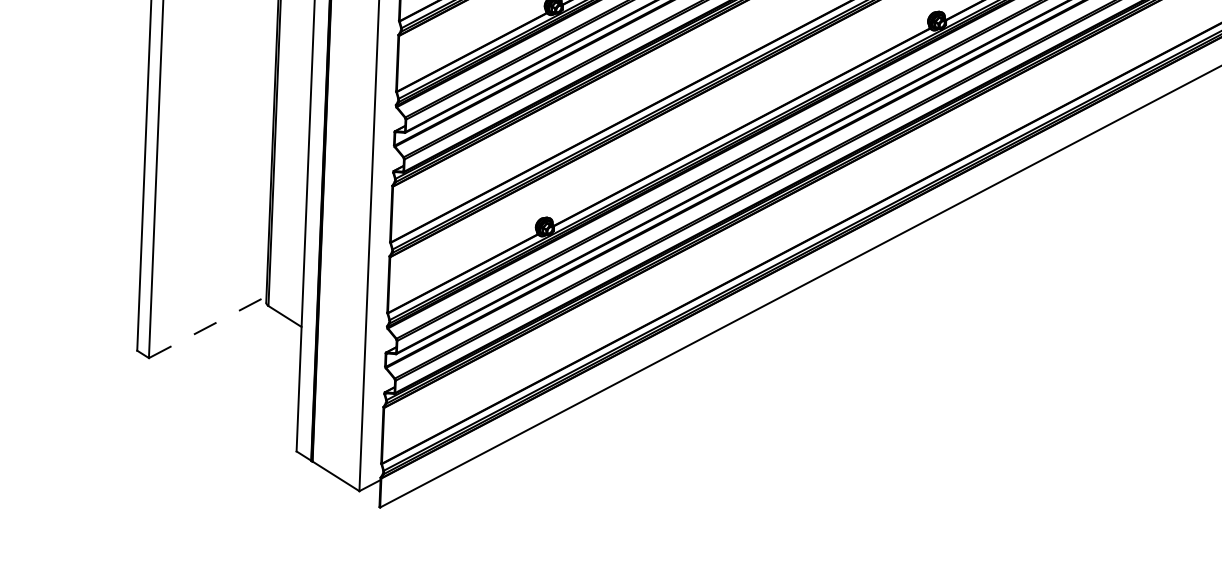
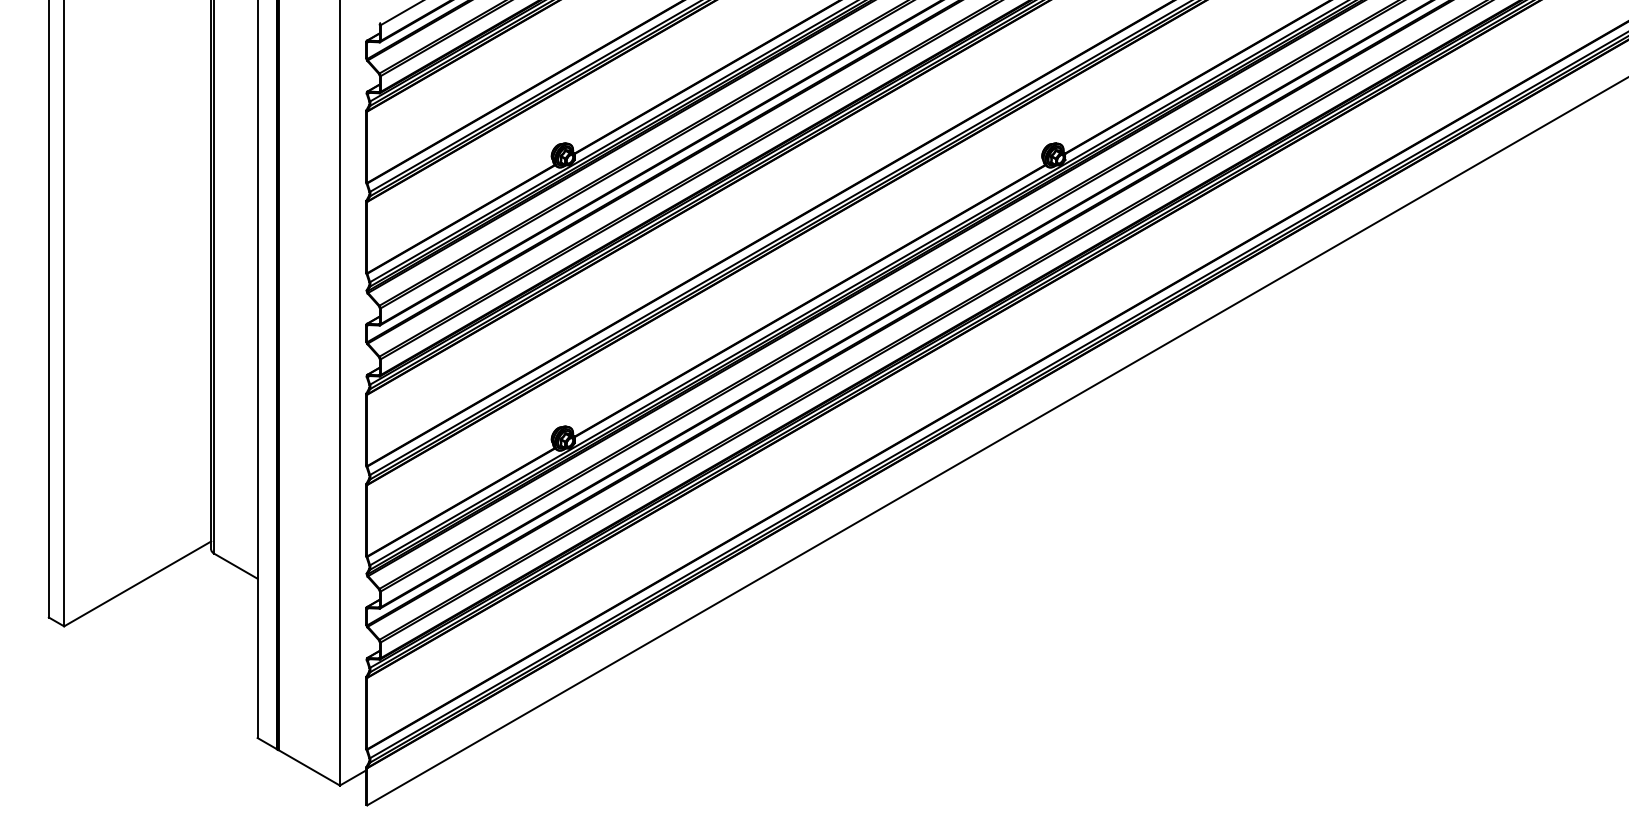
line: (207, 326) -> (137, 583), dashed -> solid

